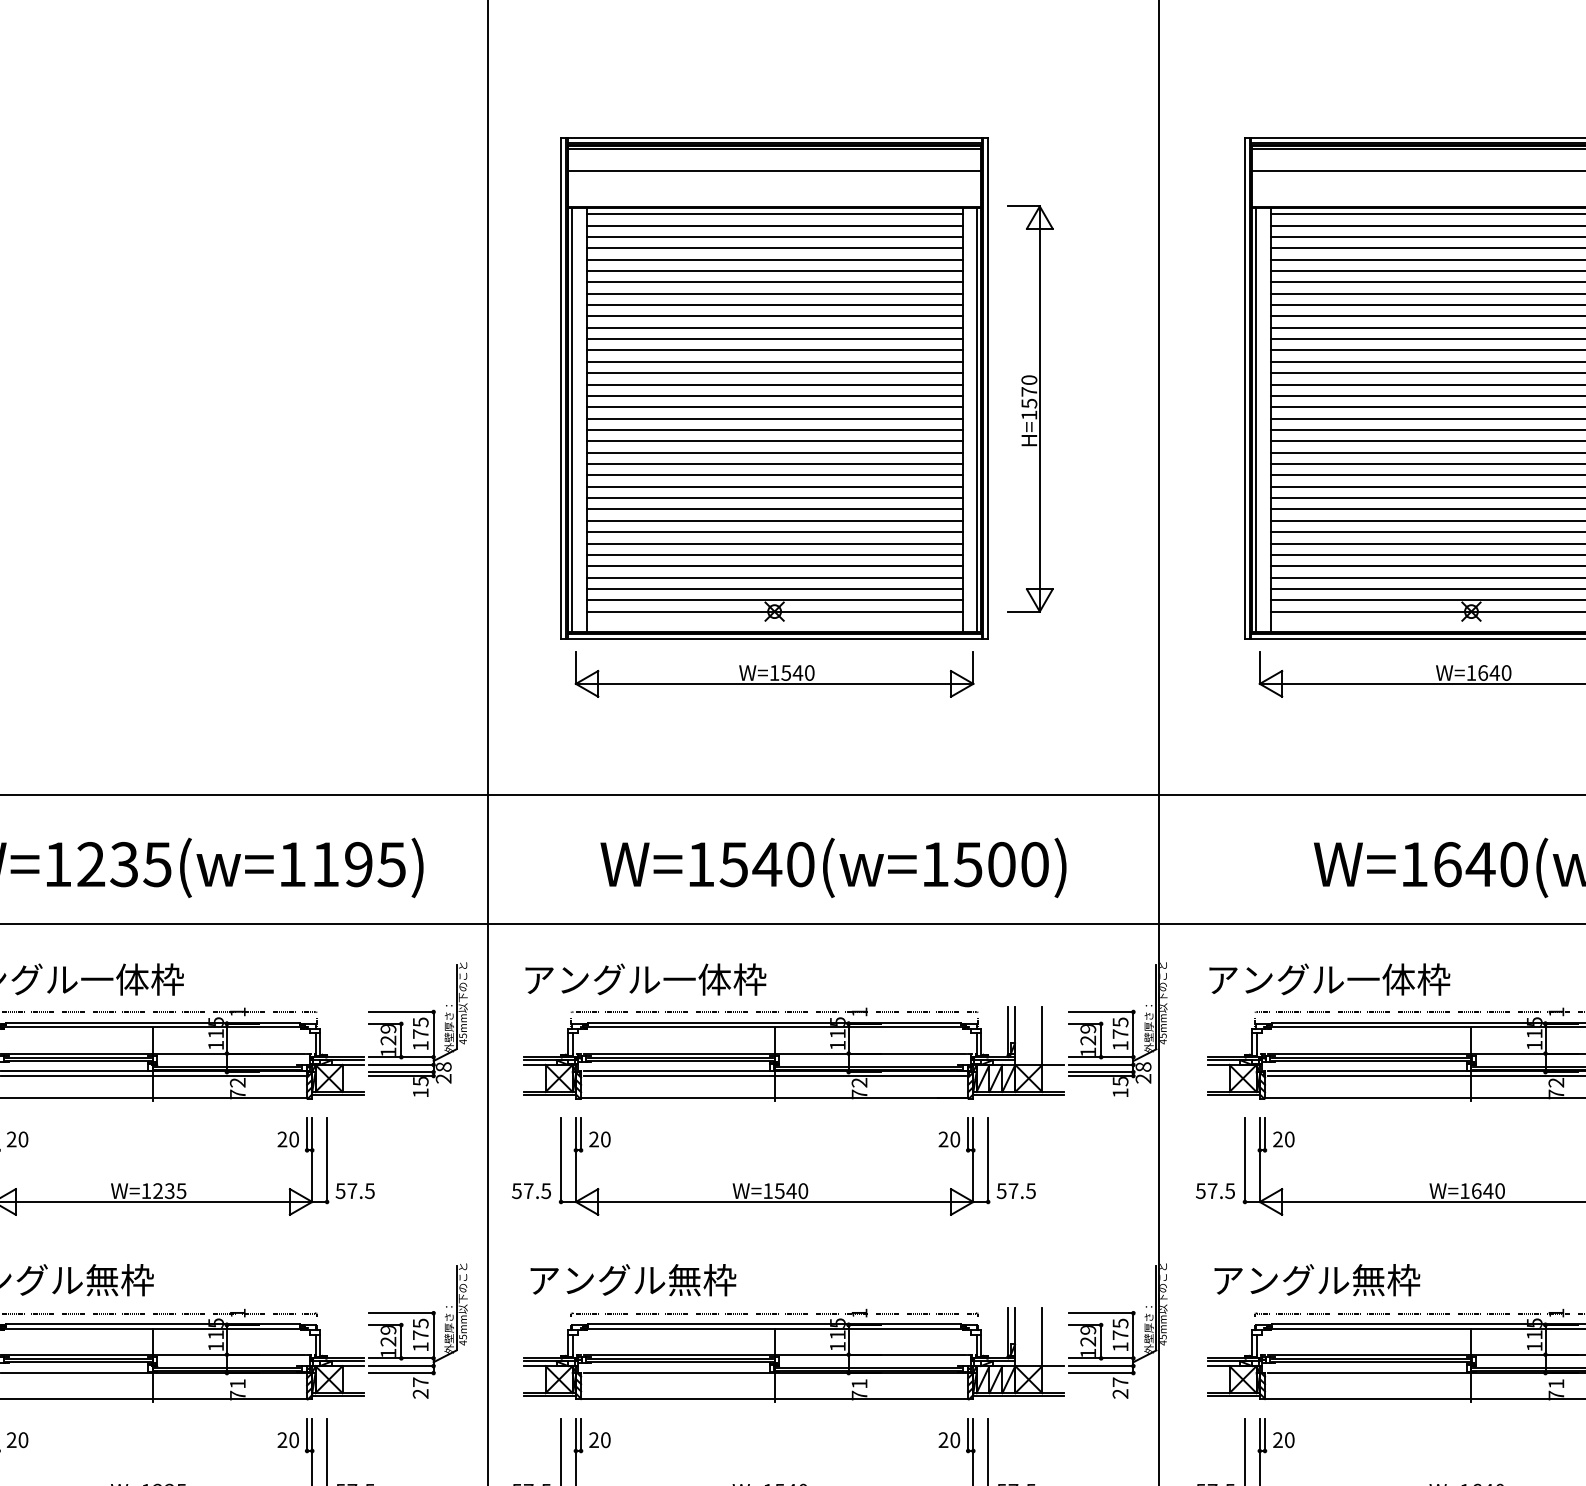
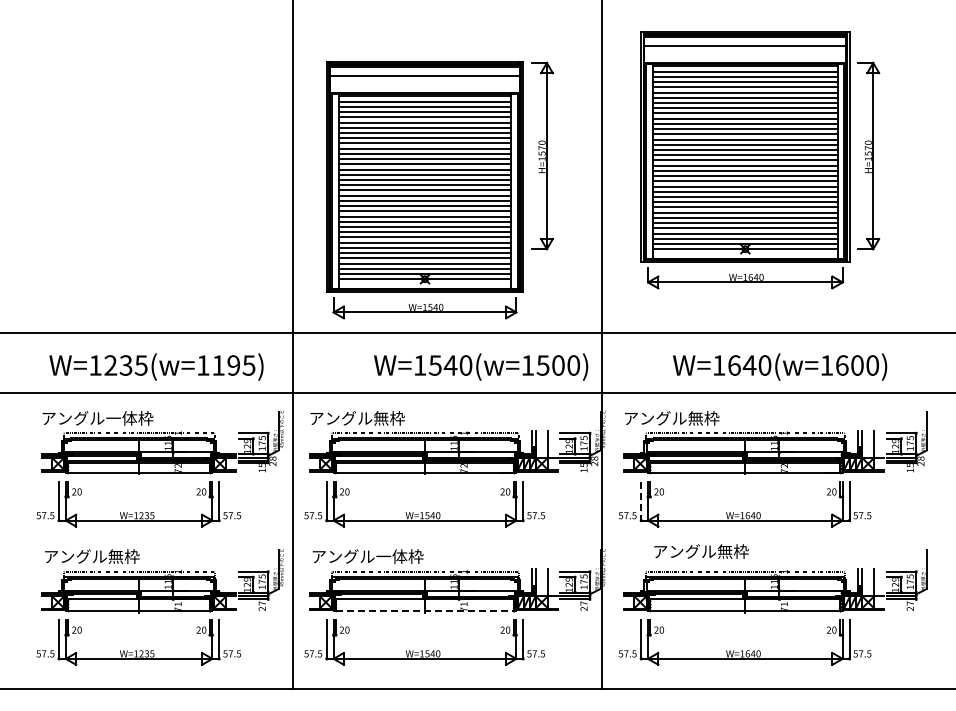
part: (773, 418) -> (424, 190), moved
text: (834, 866) -> (481, 366), moved
text: (714, 979) -> (397, 418), アングル一体枠 -> アングル無枠
text: (1397, 979) -> (711, 418), アングル一体枠 -> アングル無枠
line: (1245, 1160) -> (641, 501), solid -> dashed
text: (719, 1279) -> (399, 556), アングル無枠 -> アングル一体枠
text: (1317, 1279) -> (701, 551), moved
line: (775, 1399) -> (425, 611), solid -> dashed

